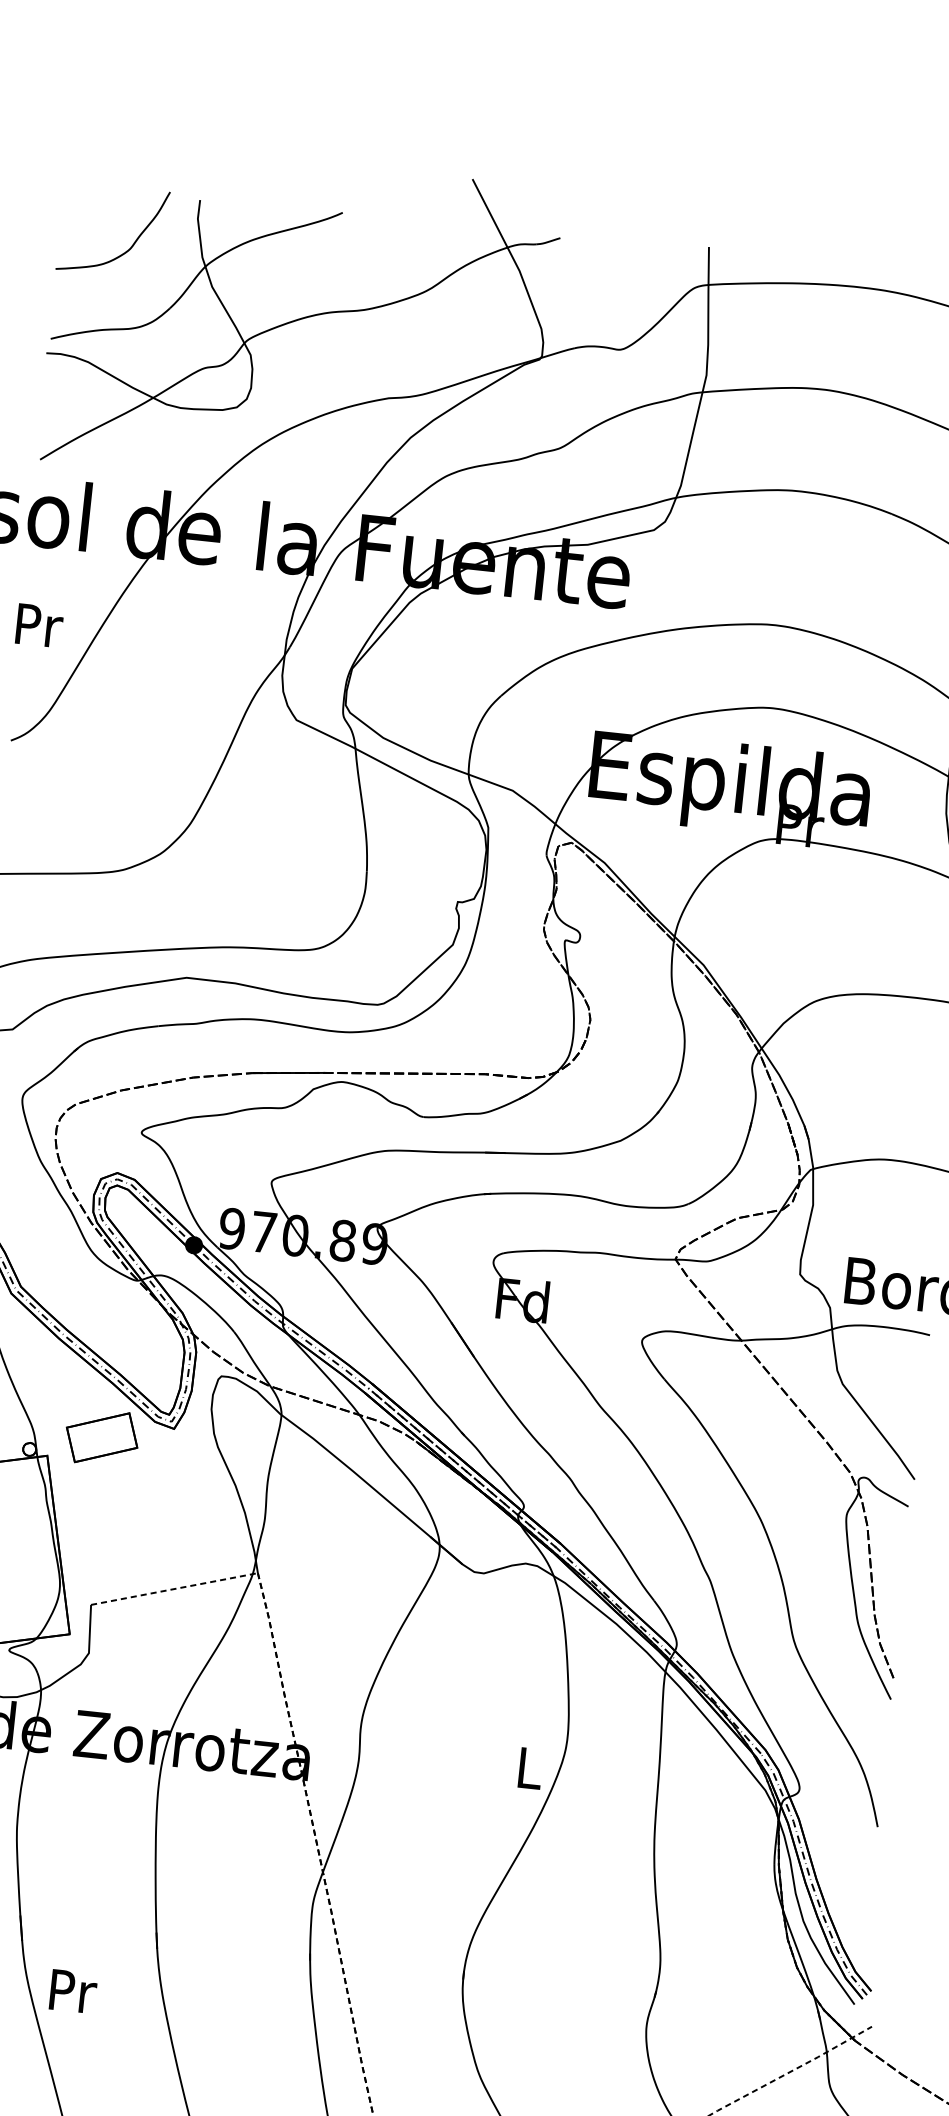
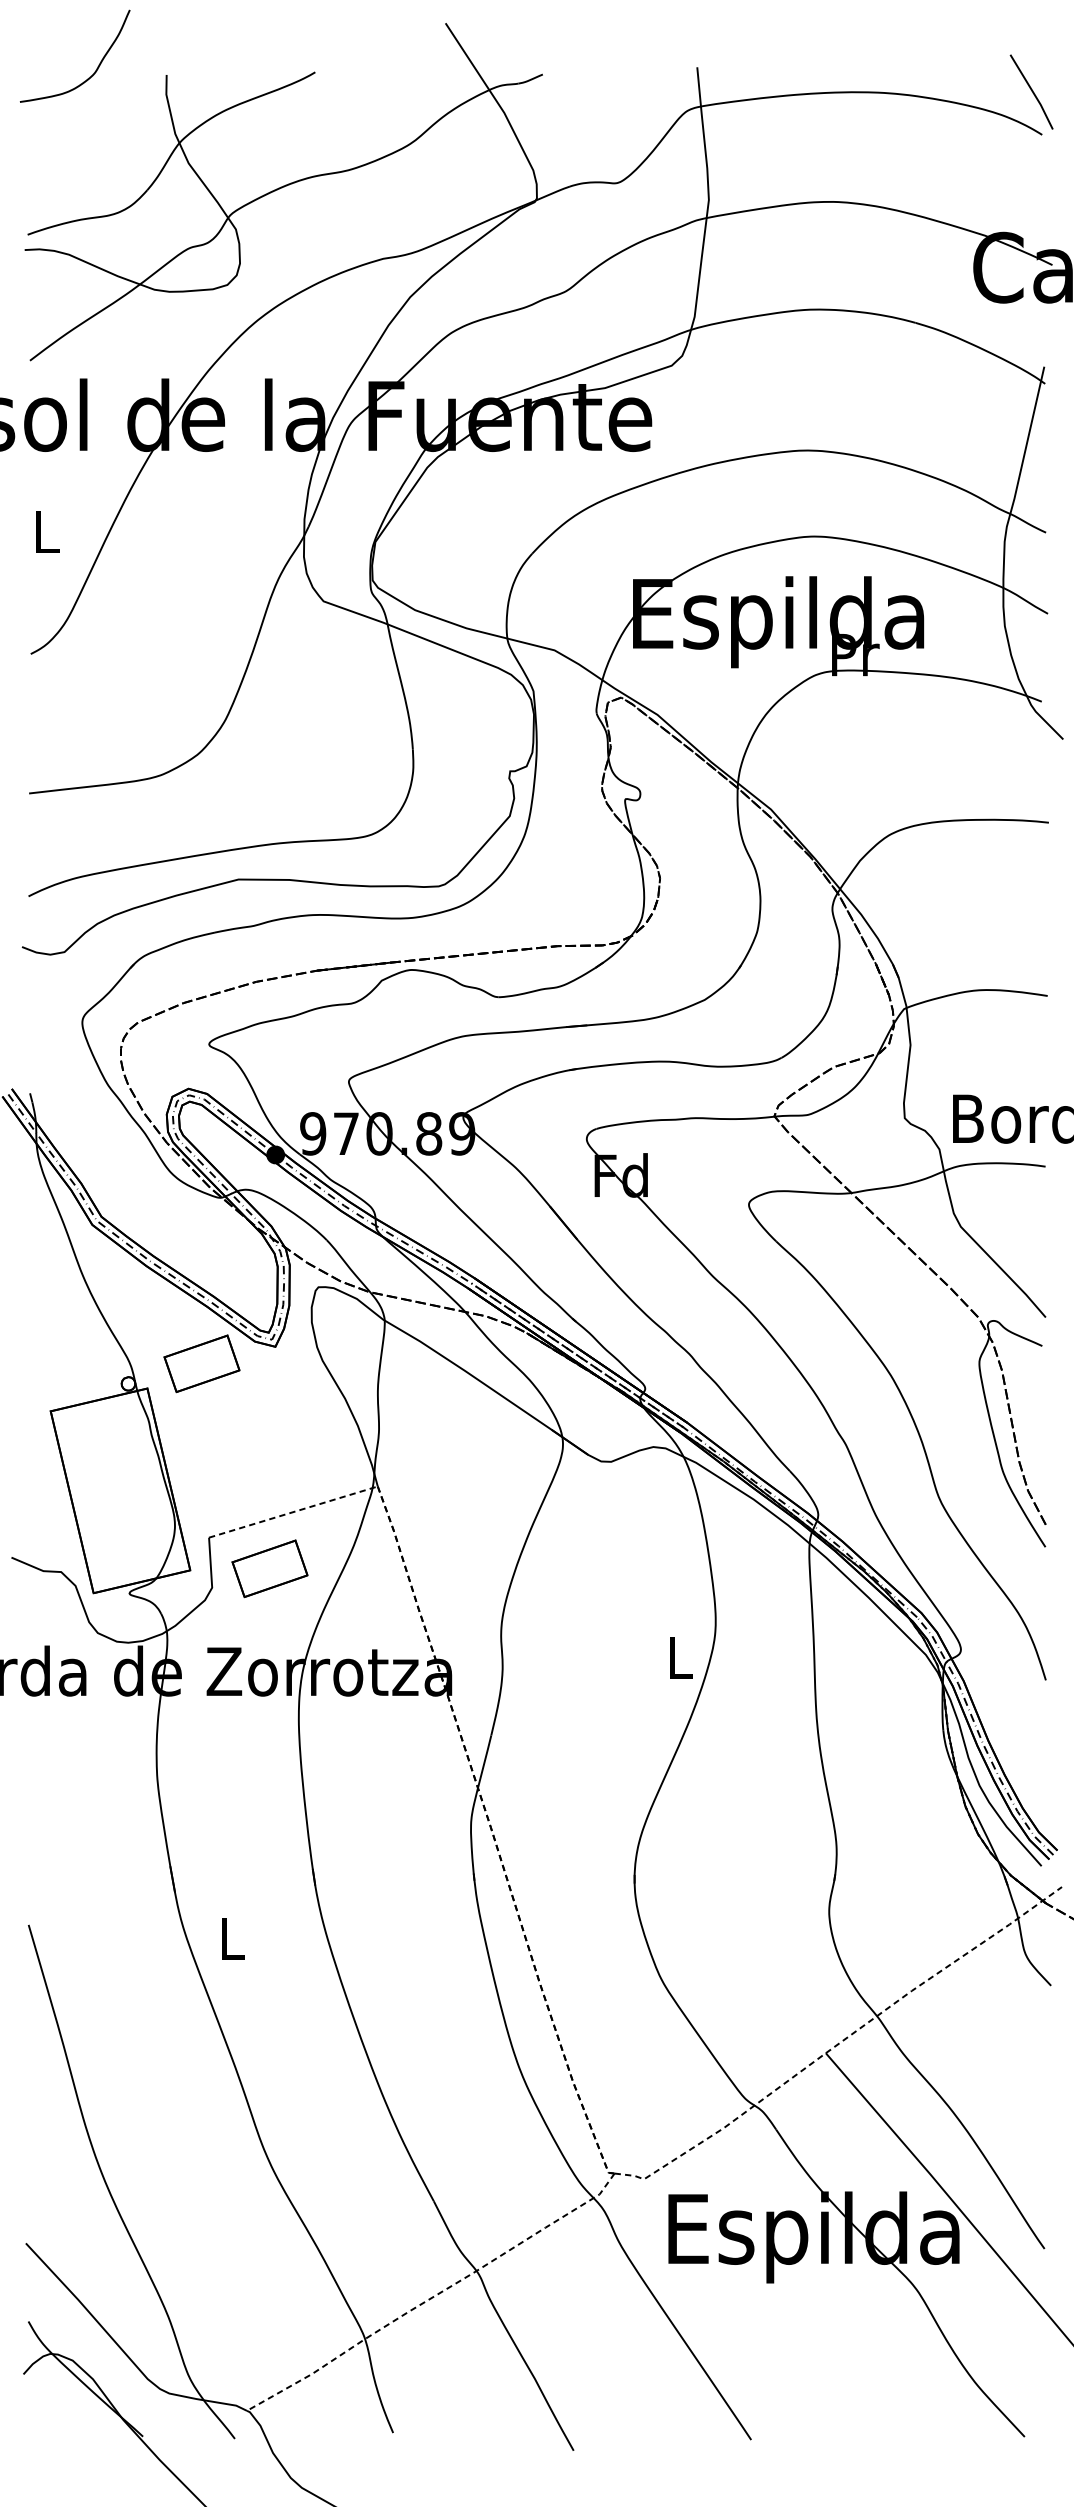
curve: (133, 242) -> (97, 66), moved
text: (39, 625) -> (47, 532), Pr -> L
part: (145, 1640) -> (269, 1568), added
text: (73, 1991) -> (233, 1938), Pr -> L

